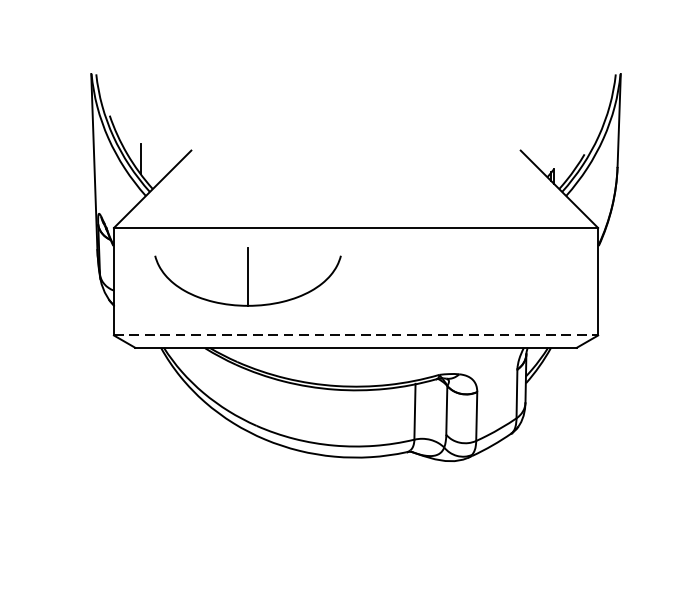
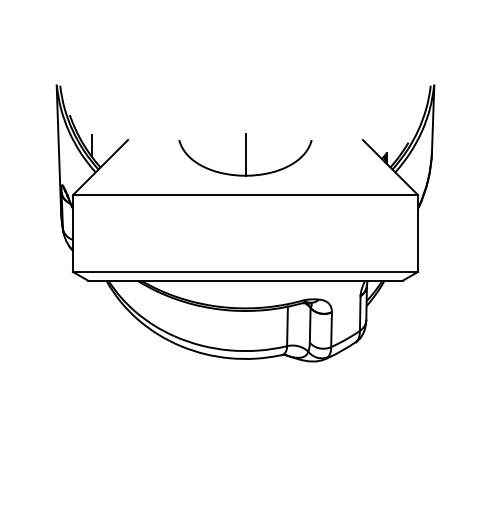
part: (248, 276) -> (245, 154), moved
line: (356, 334) -> (245, 271), dashed -> solid

